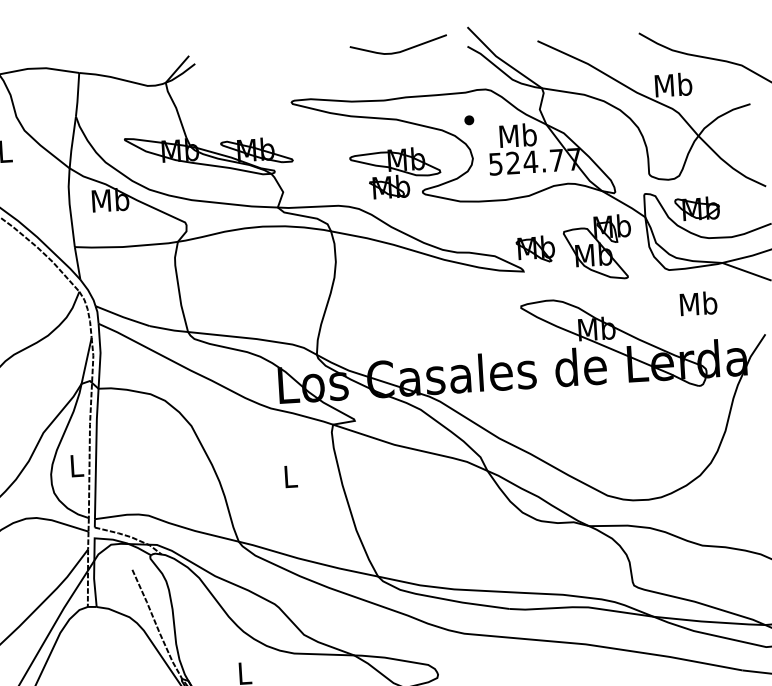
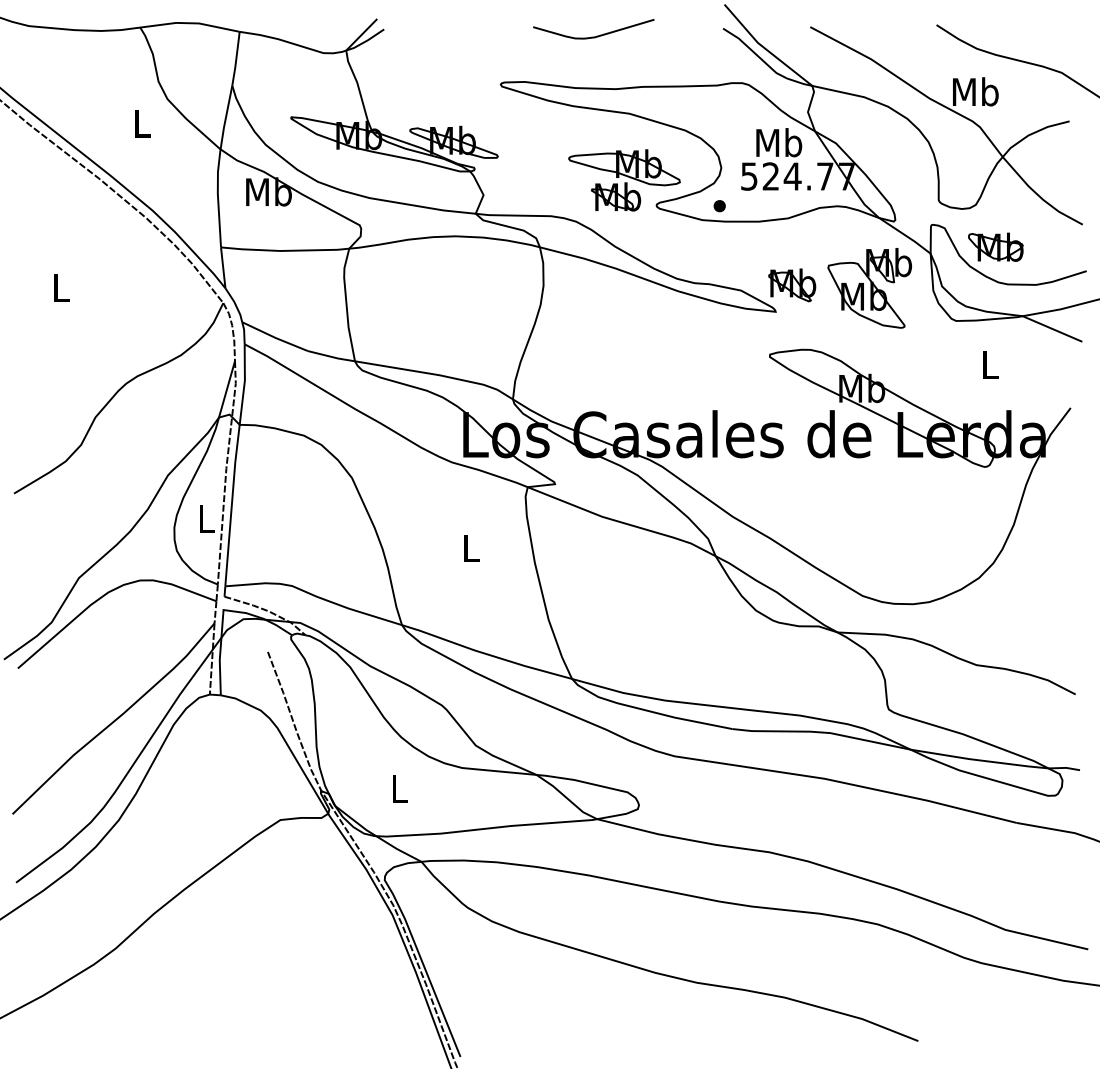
curve: (398, 51) -> (593, 36), moved
part: (469, 120) -> (719, 206), moved
text: (698, 303) -> (990, 364), Mb -> L

